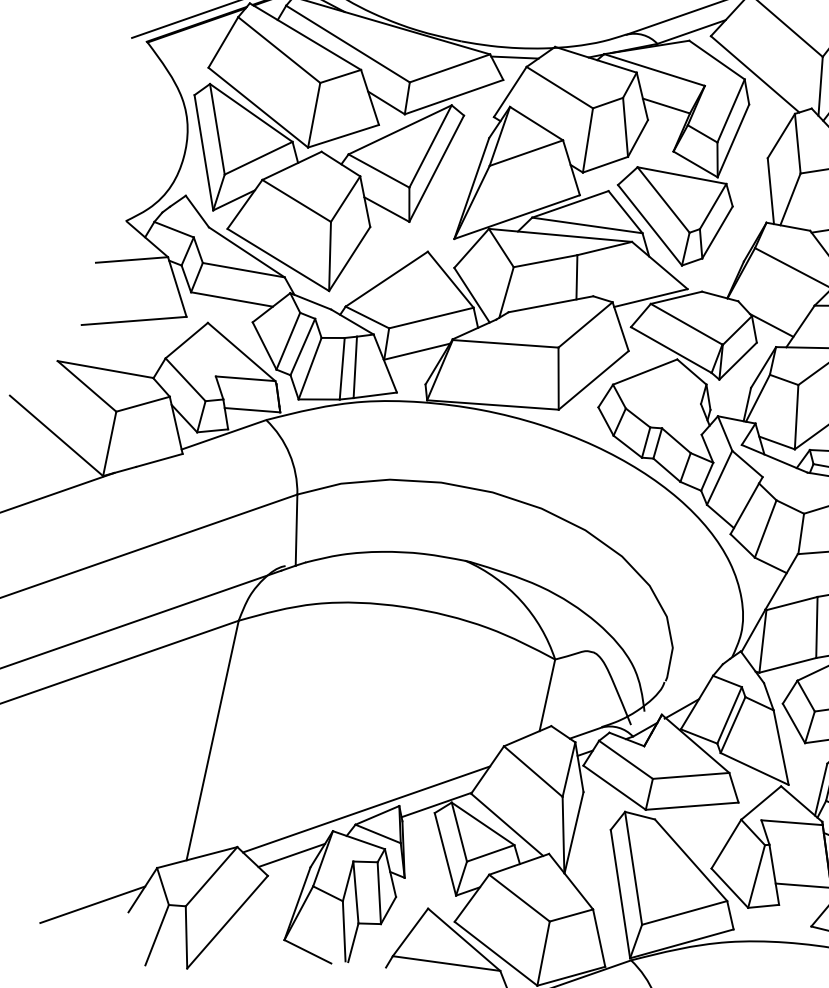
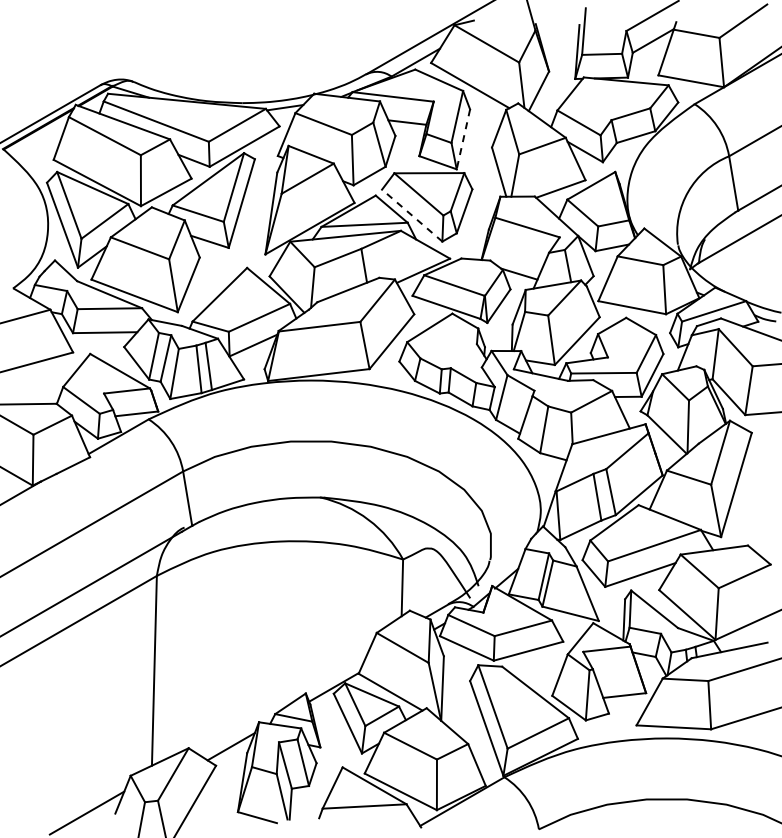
line: (733, 141) -> (463, 139), solid -> dashed
line: (650, 225) -> (412, 215), solid -> dashed
line: (366, 808) -> (281, 700), removed

